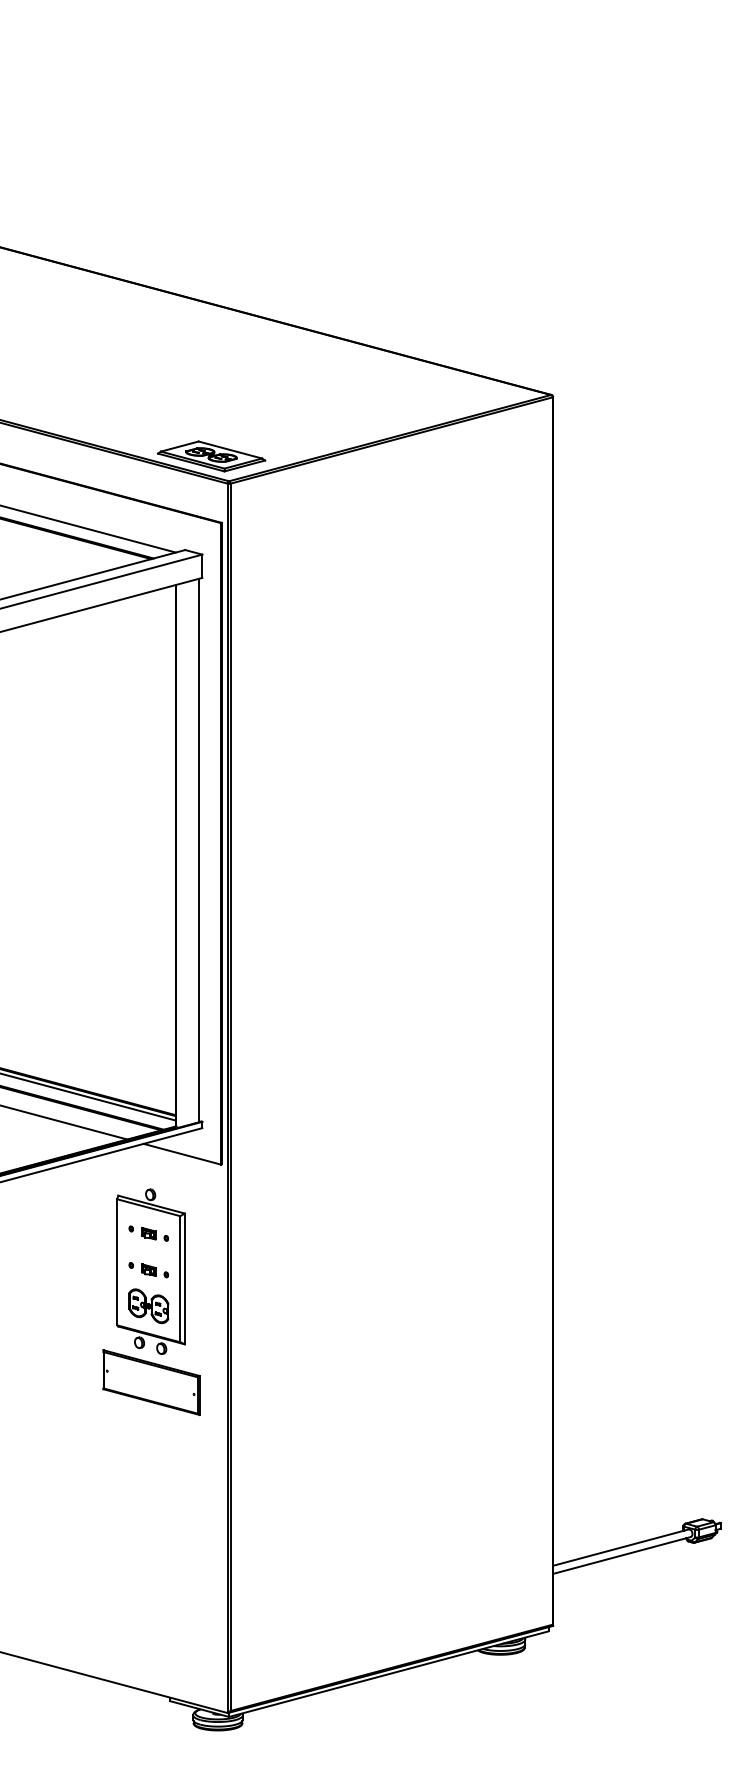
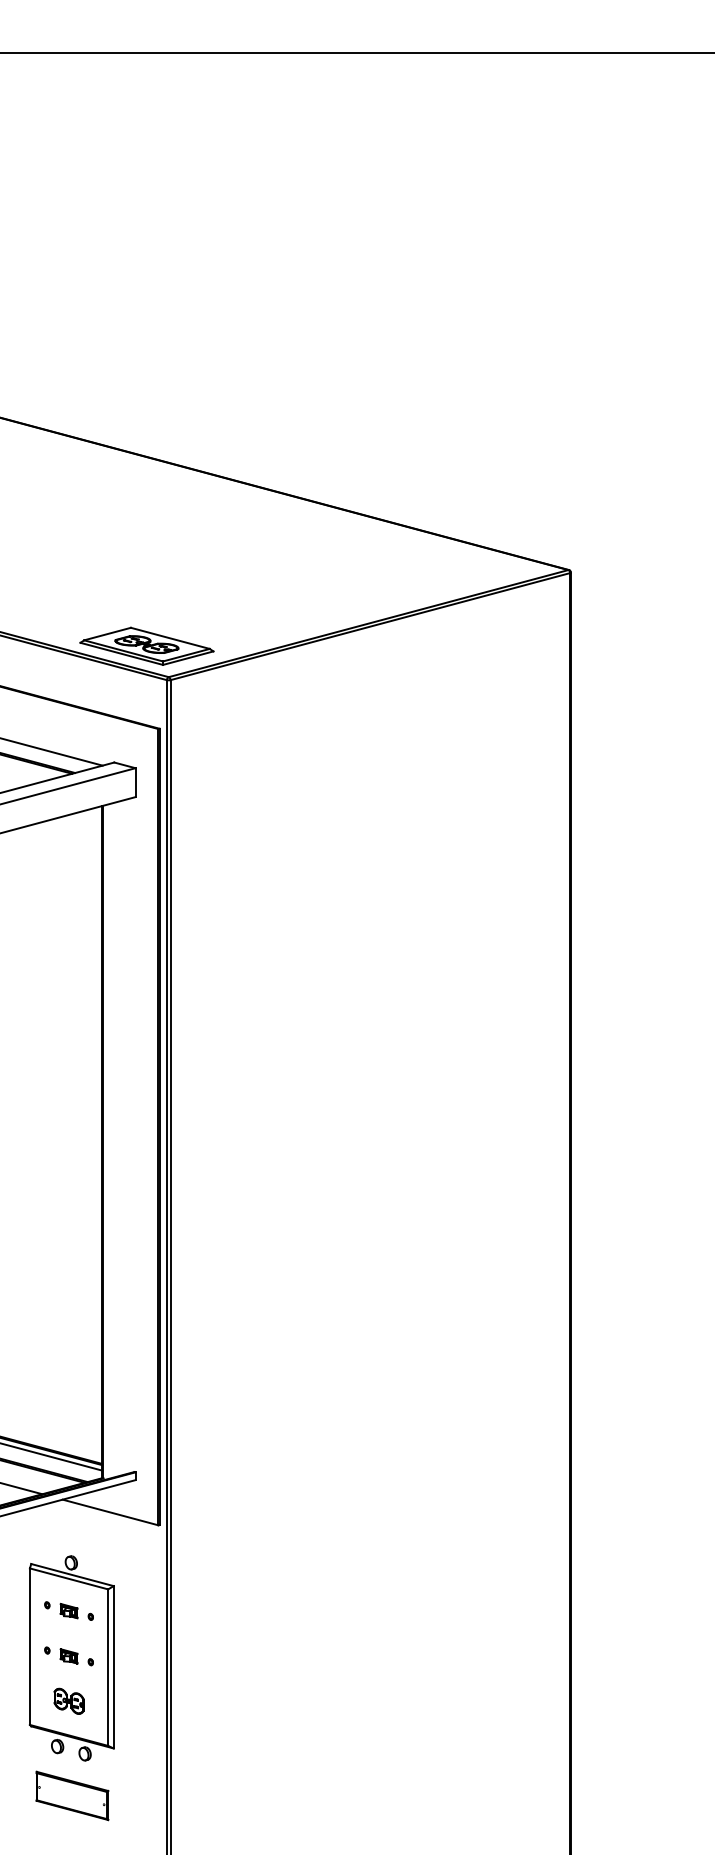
line: (198, 850) -> (130, 1135), removed
part: (148, 1306) -> (68, 1701), size x0.6
part: (151, 1382) -> (72, 1795), size x0.6

